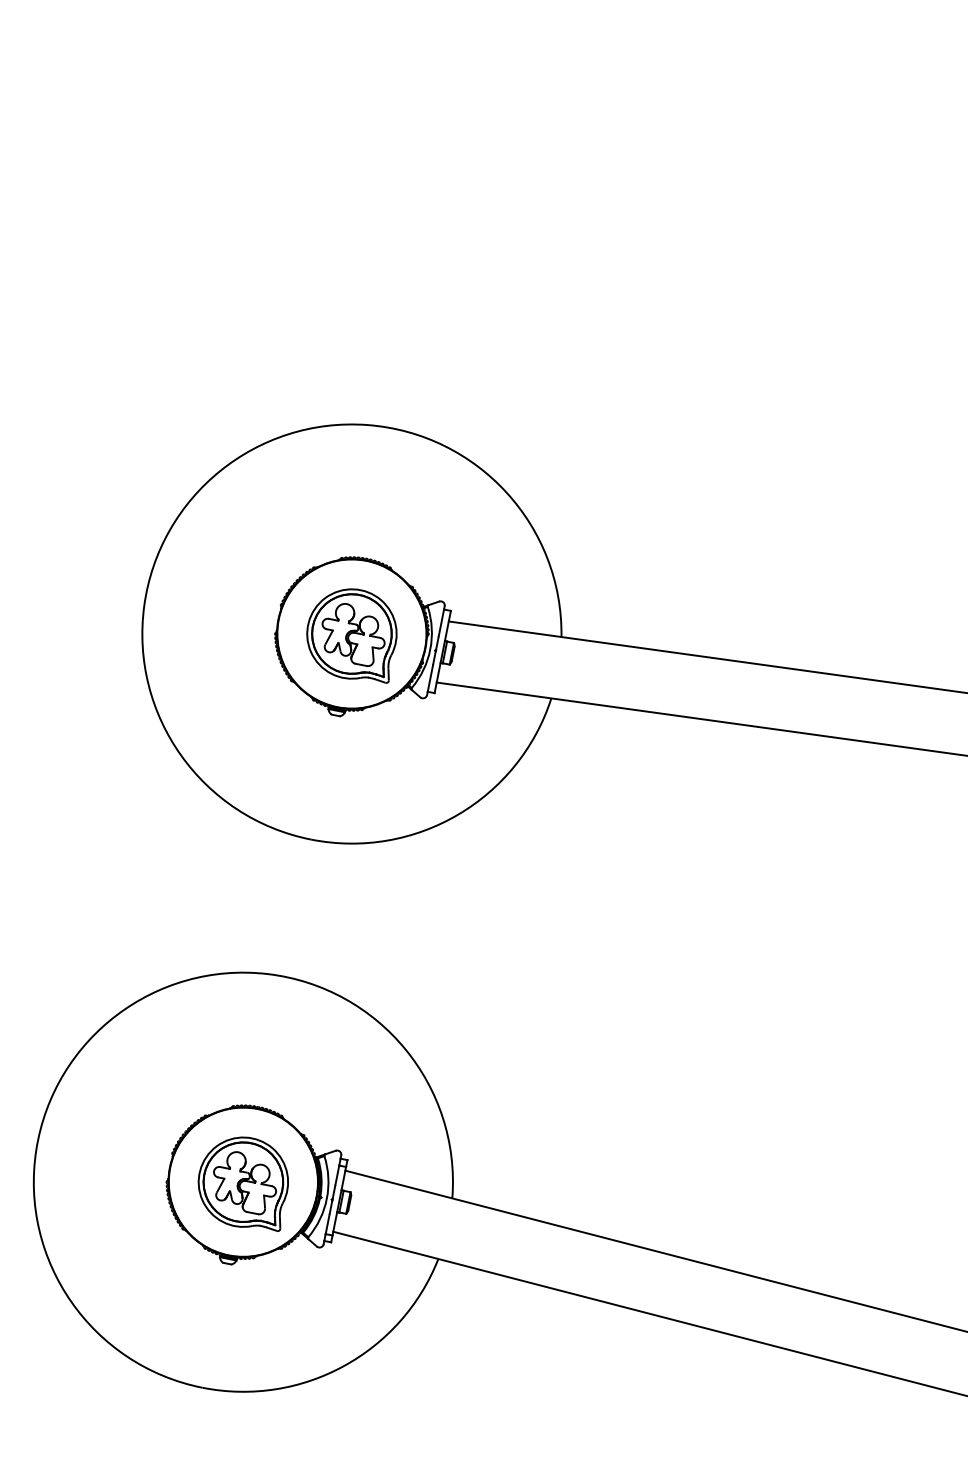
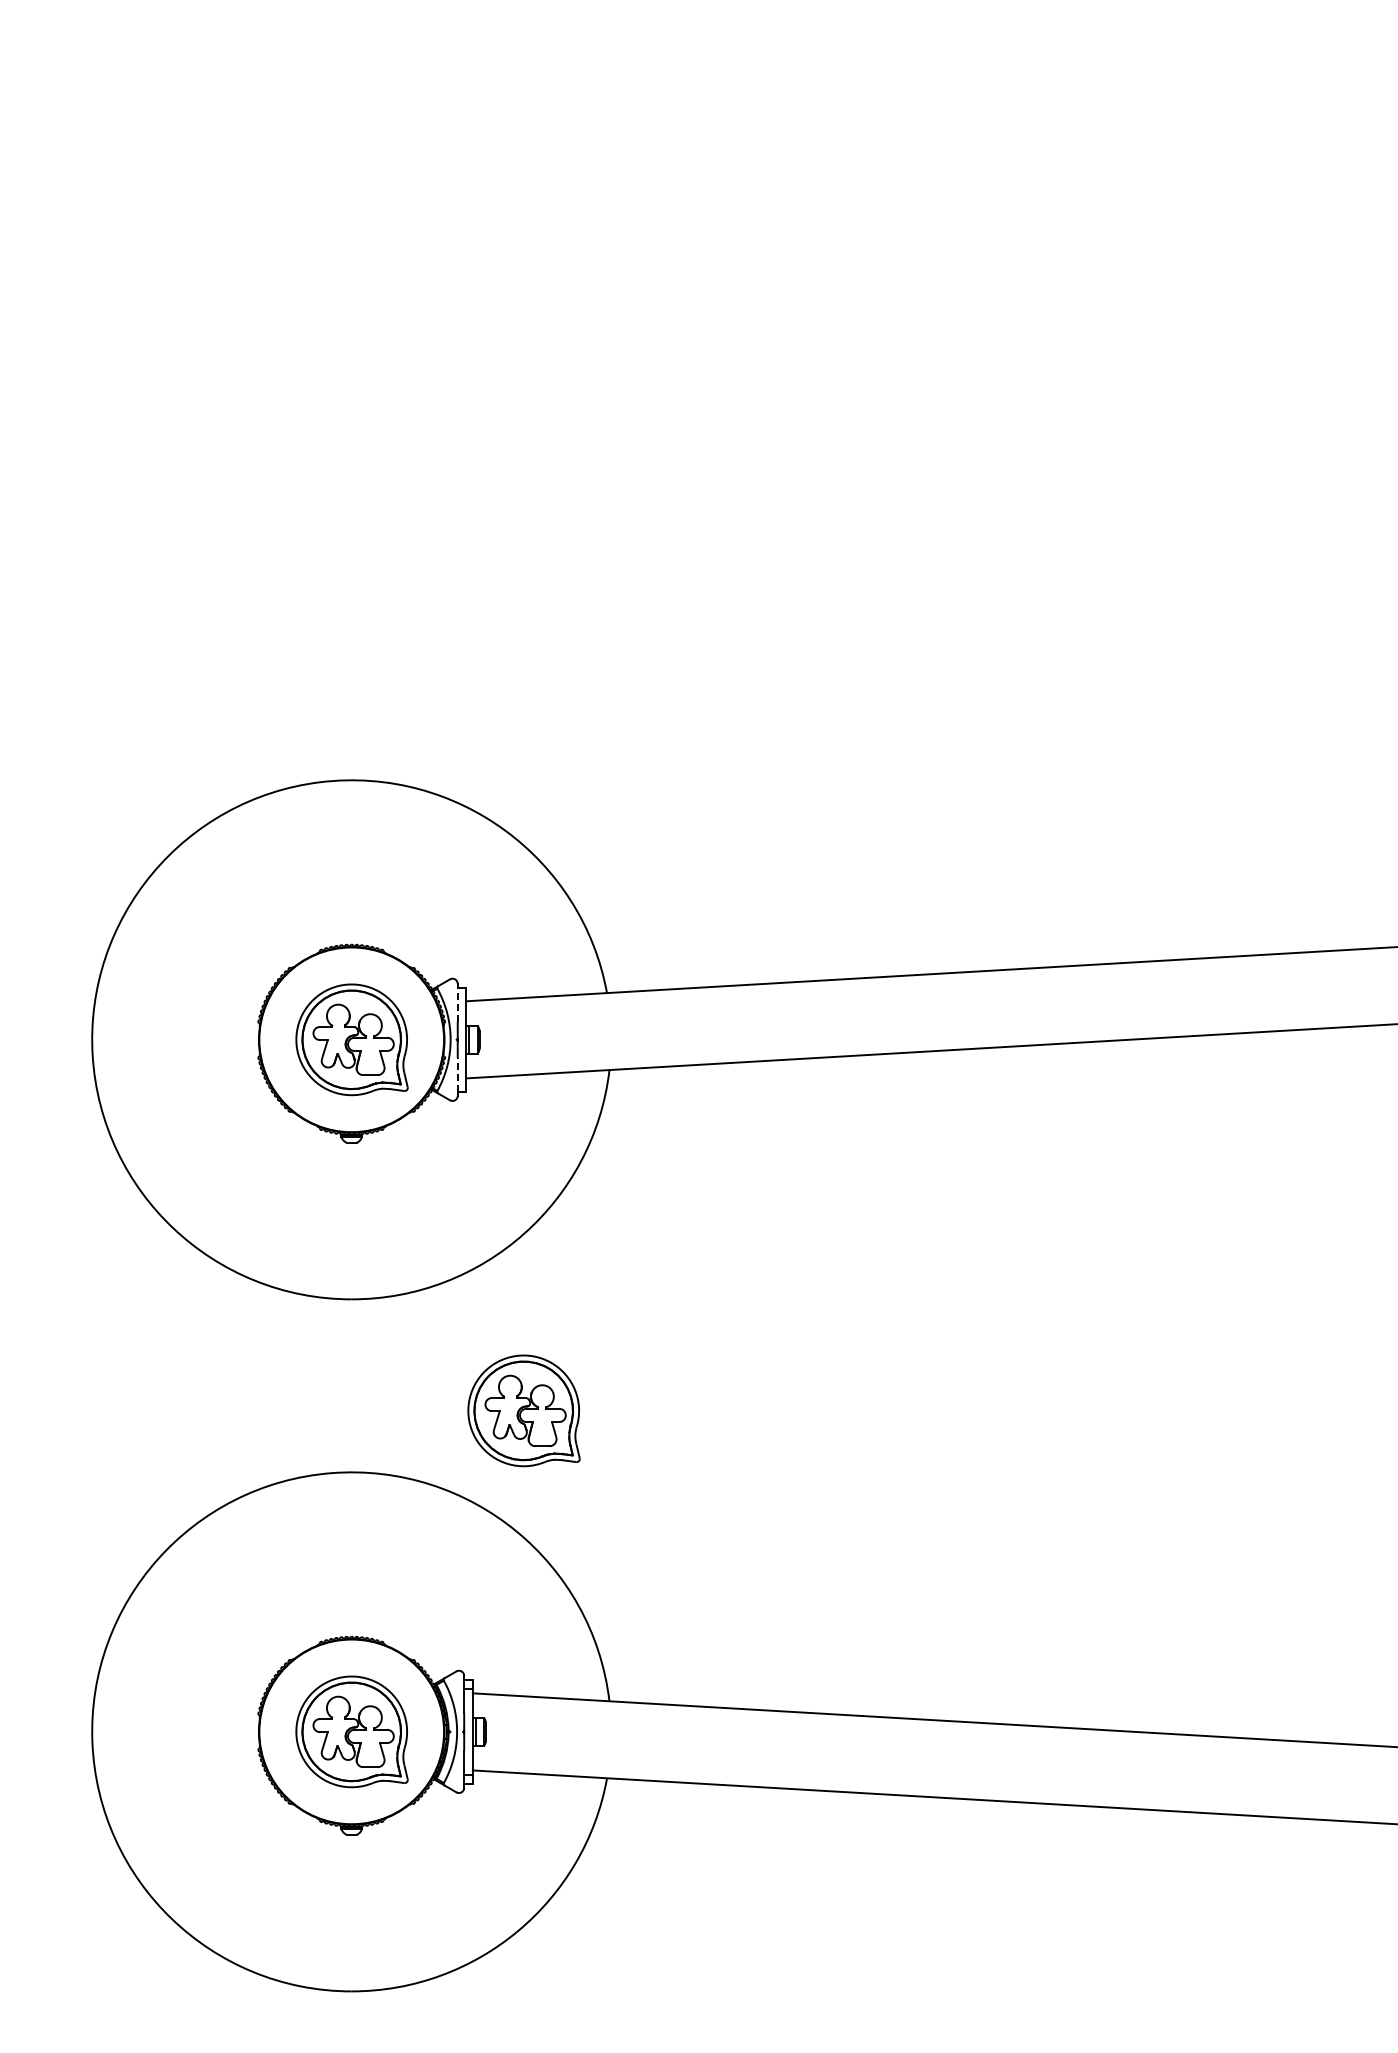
line: (441, 622) -> (457, 1004), solid -> dashed
line: (430, 678) -> (457, 1074), solid -> dashed
part: (429, 954) -> (523, 1410), added

